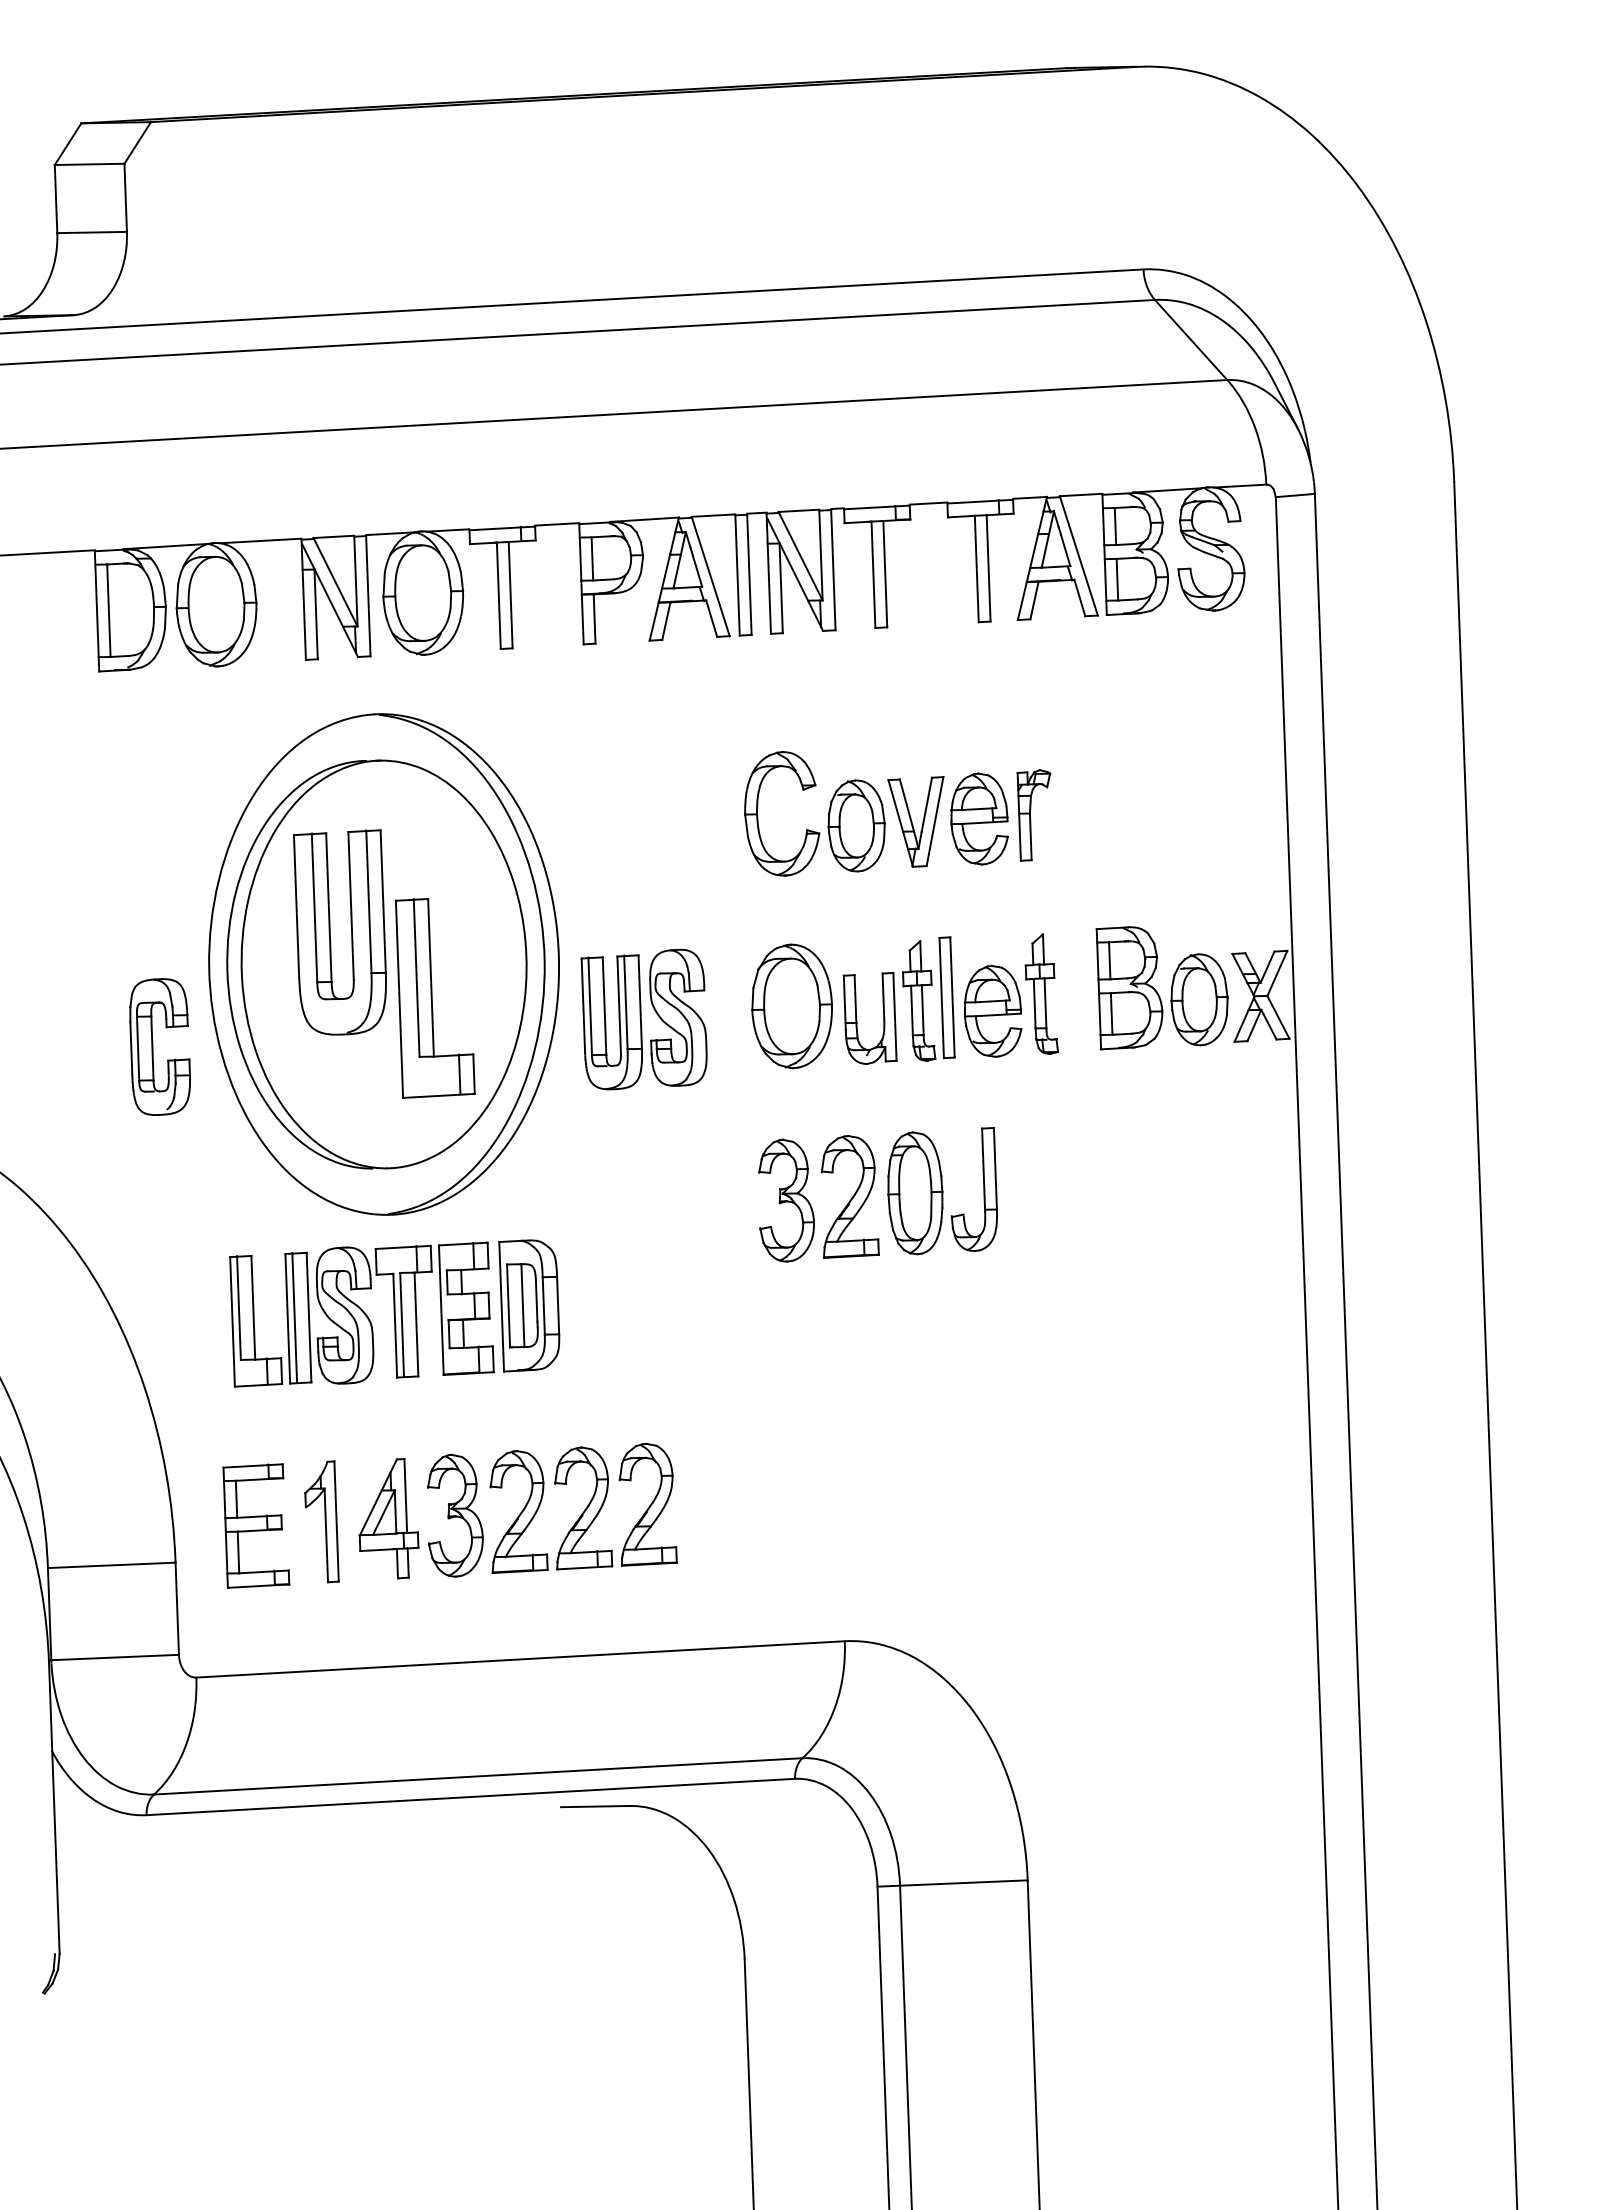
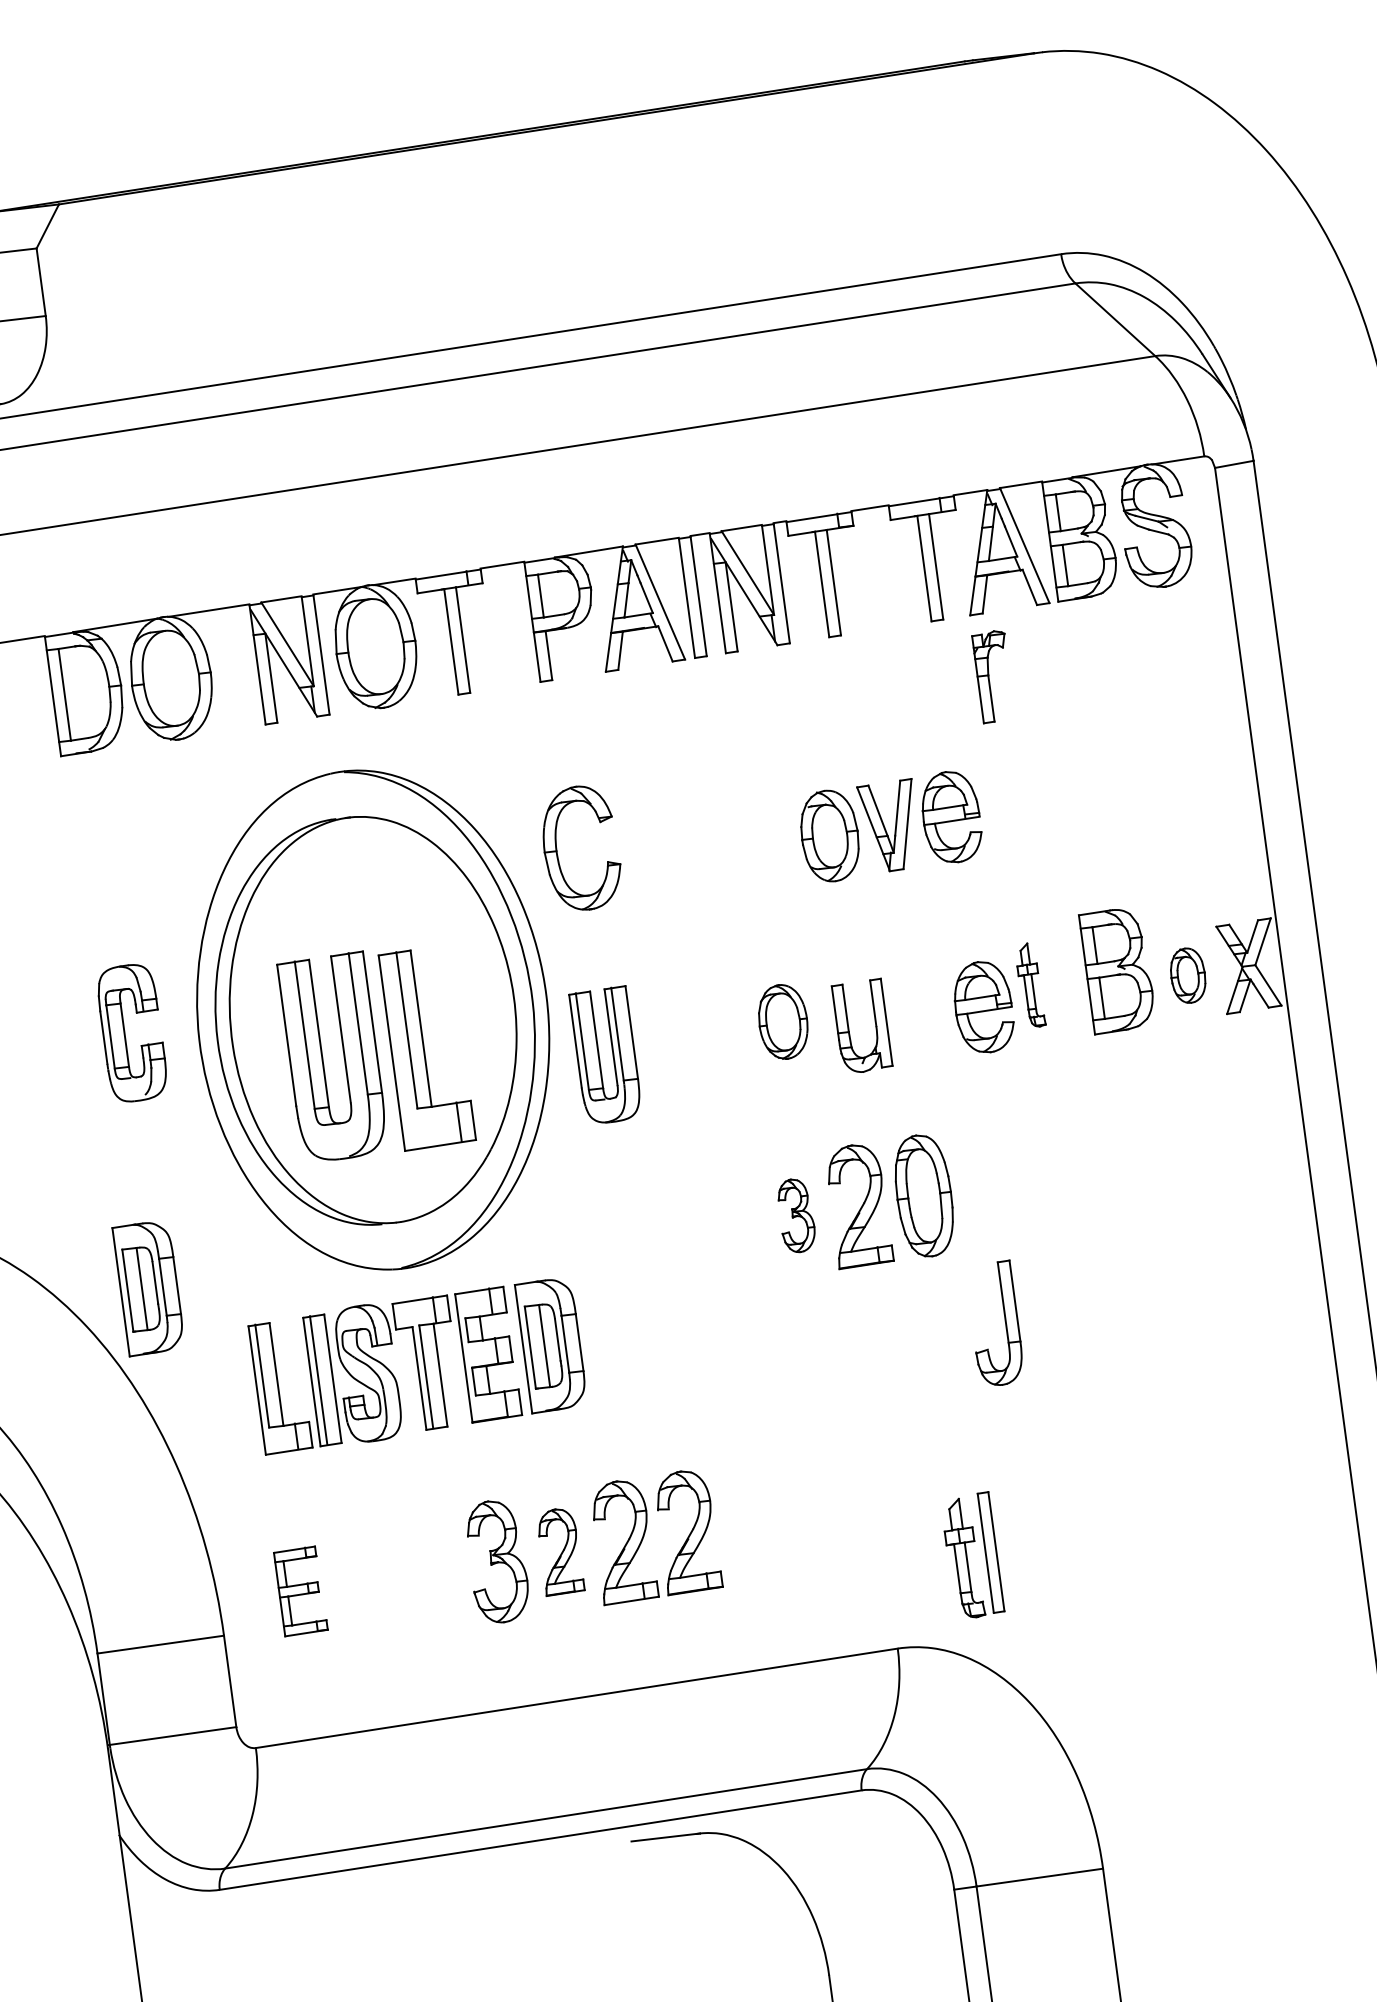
part: (1033, 815) -> (992, 677), moved
part: (758, 816) -> (558, 853), moved
part: (330, 932) -> (323, 1058), moved
part: (1041, 993) -> (1030, 984), size x0.7
part: (928, 998) -> (972, 1555), moved
part: (1199, 999) -> (1188, 975), size x0.6
part: (791, 1006) -> (782, 1022), size x0.6
part: (678, 1017) -> (671, 1044), removed
part: (159, 1046) -> (131, 1032), moved
part: (983, 1189) -> (1005, 1322), moved
part: (786, 1200) -> (796, 1215), size x0.6
part: (134, 1209) -> (148, 1288), added
part: (518, 1511) -> (560, 1551), size x0.7
part: (388, 1518) -> (431, 1570), removed
part: (321, 1521) -> (365, 1580), removed
part: (256, 1525) -> (300, 1590), size x0.7

